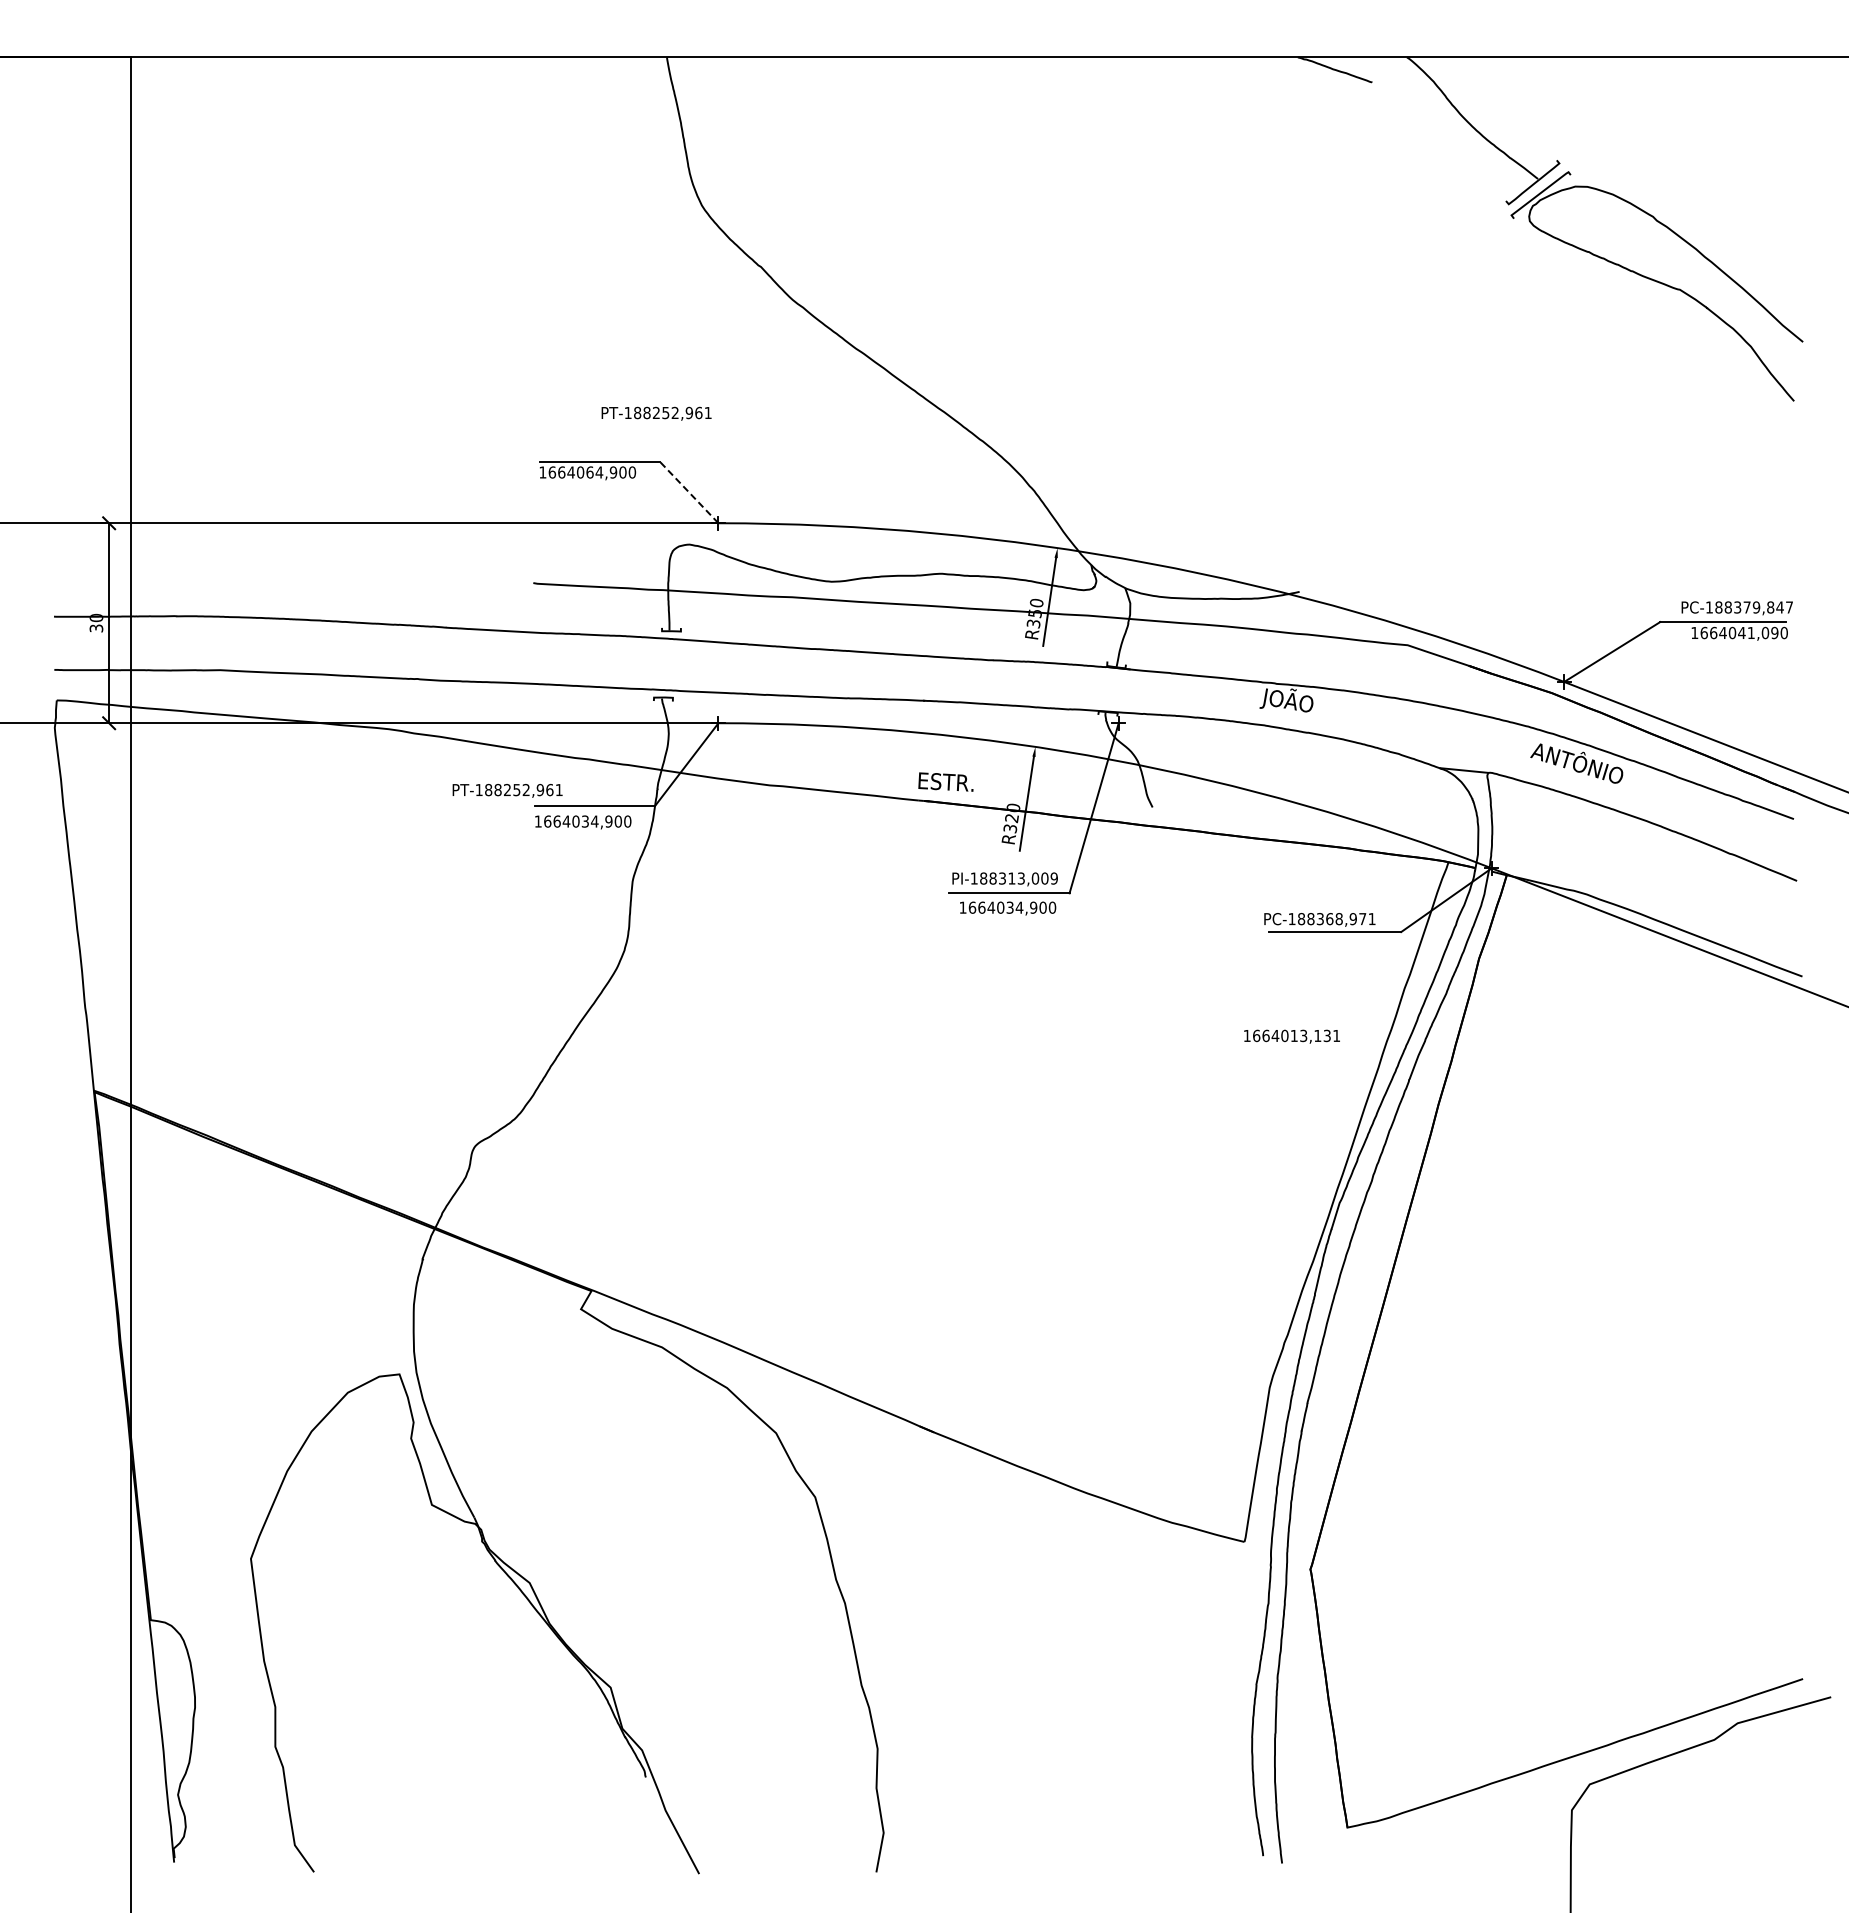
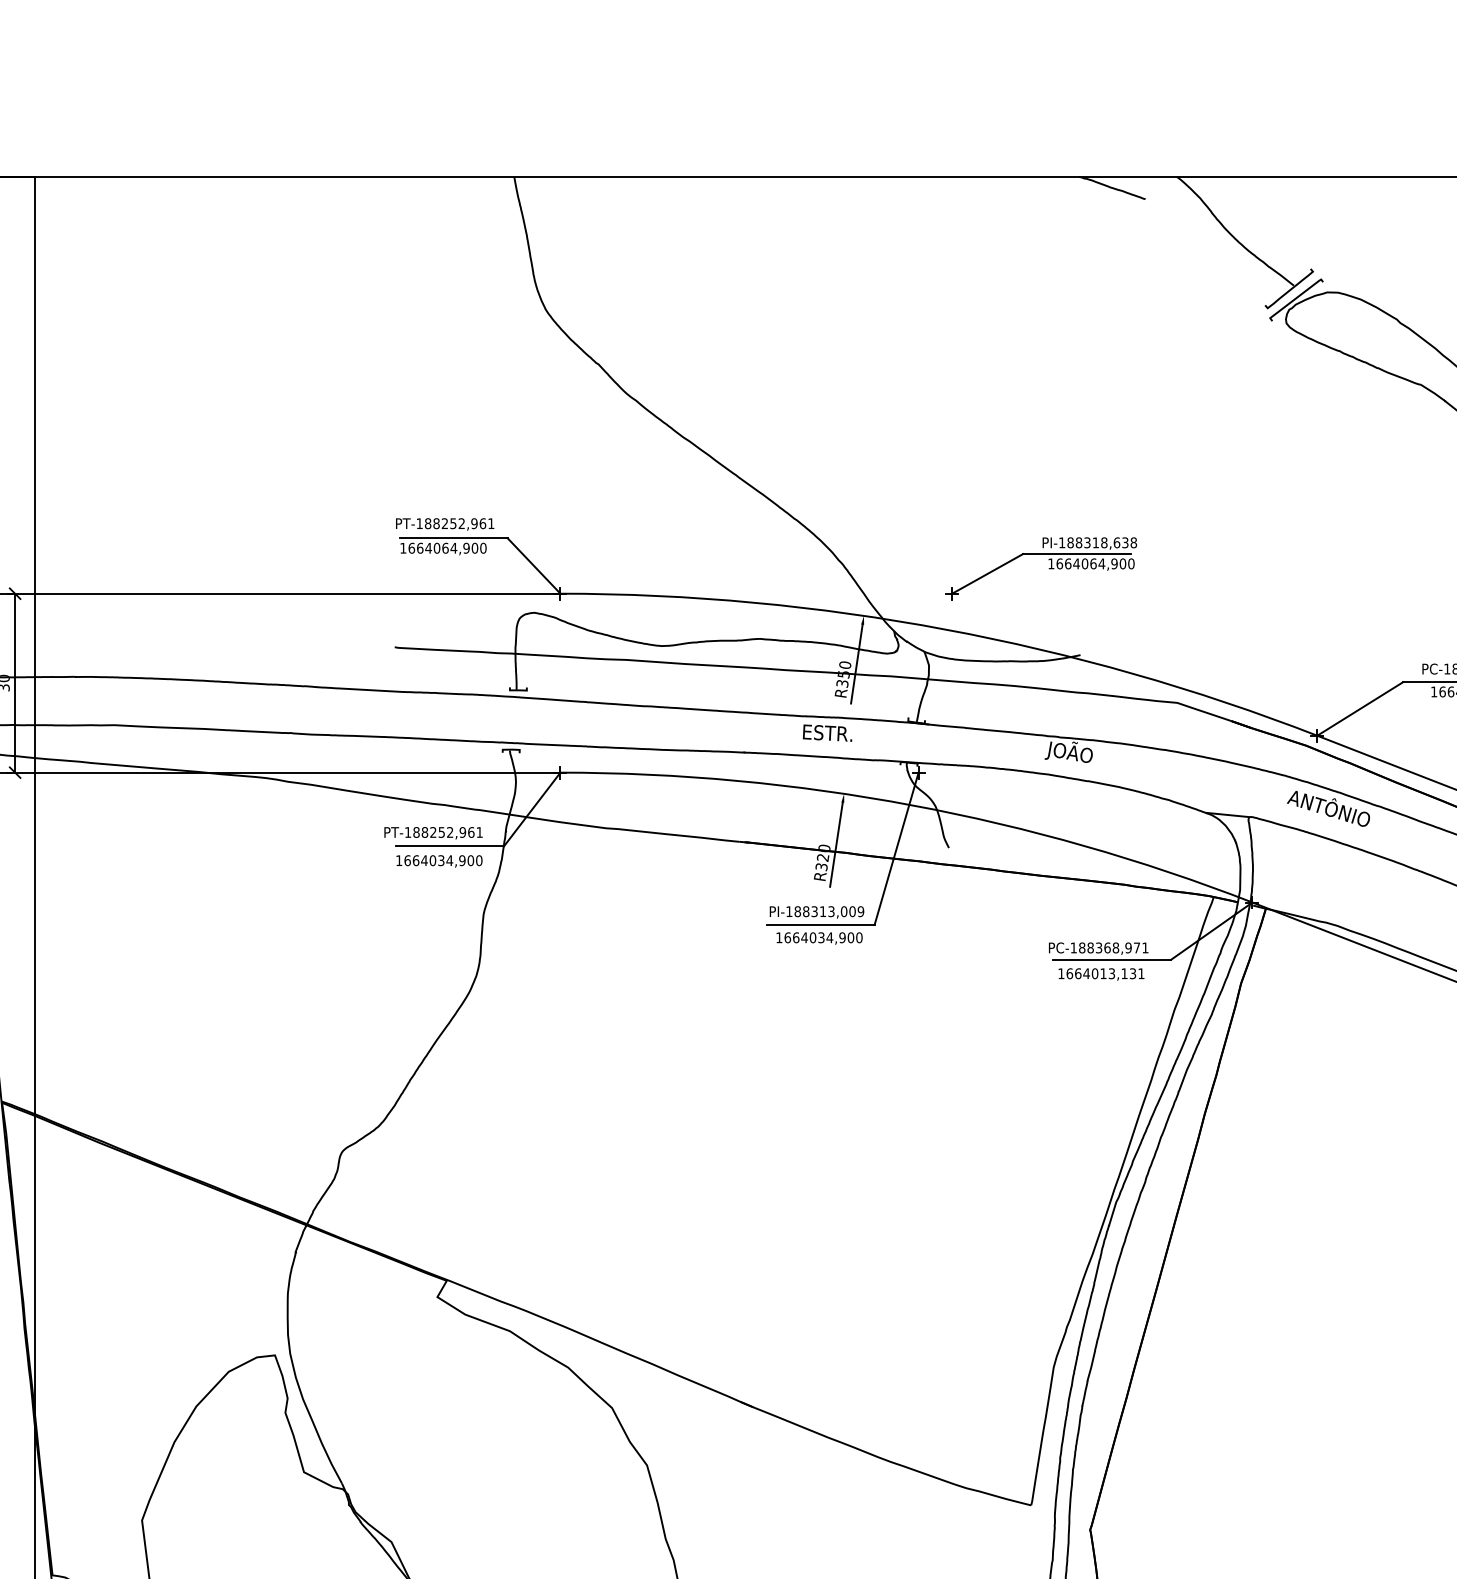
text: (656, 413) -> (445, 524), moved
line: (689, 492) -> (534, 566), dashed -> solid
part: (1264, 495) -> (1049, 568), added
text: (945, 781) -> (827, 732), moved
text: (507, 790) -> (433, 832), moved
text: (1291, 1036) -> (1100, 974), moved

